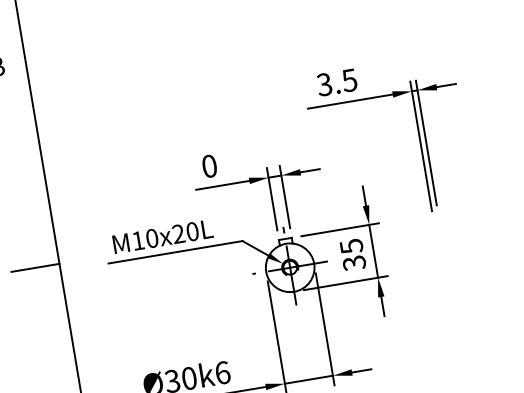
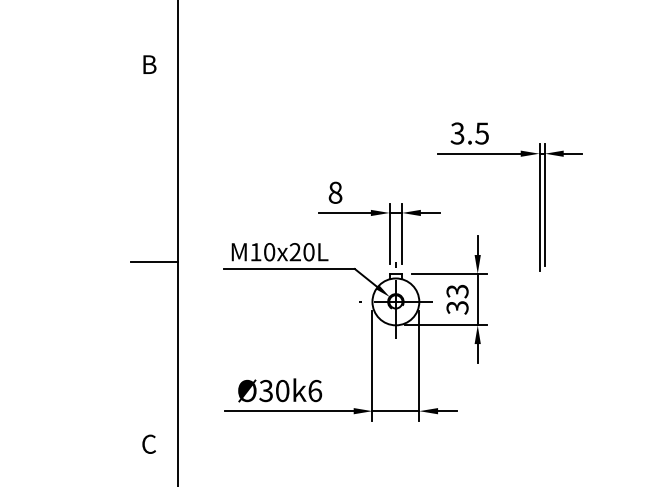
text: (209, 166) -> (335, 192), 0 -> 8
text: (351, 245) -> (457, 290), 35 -> 33

